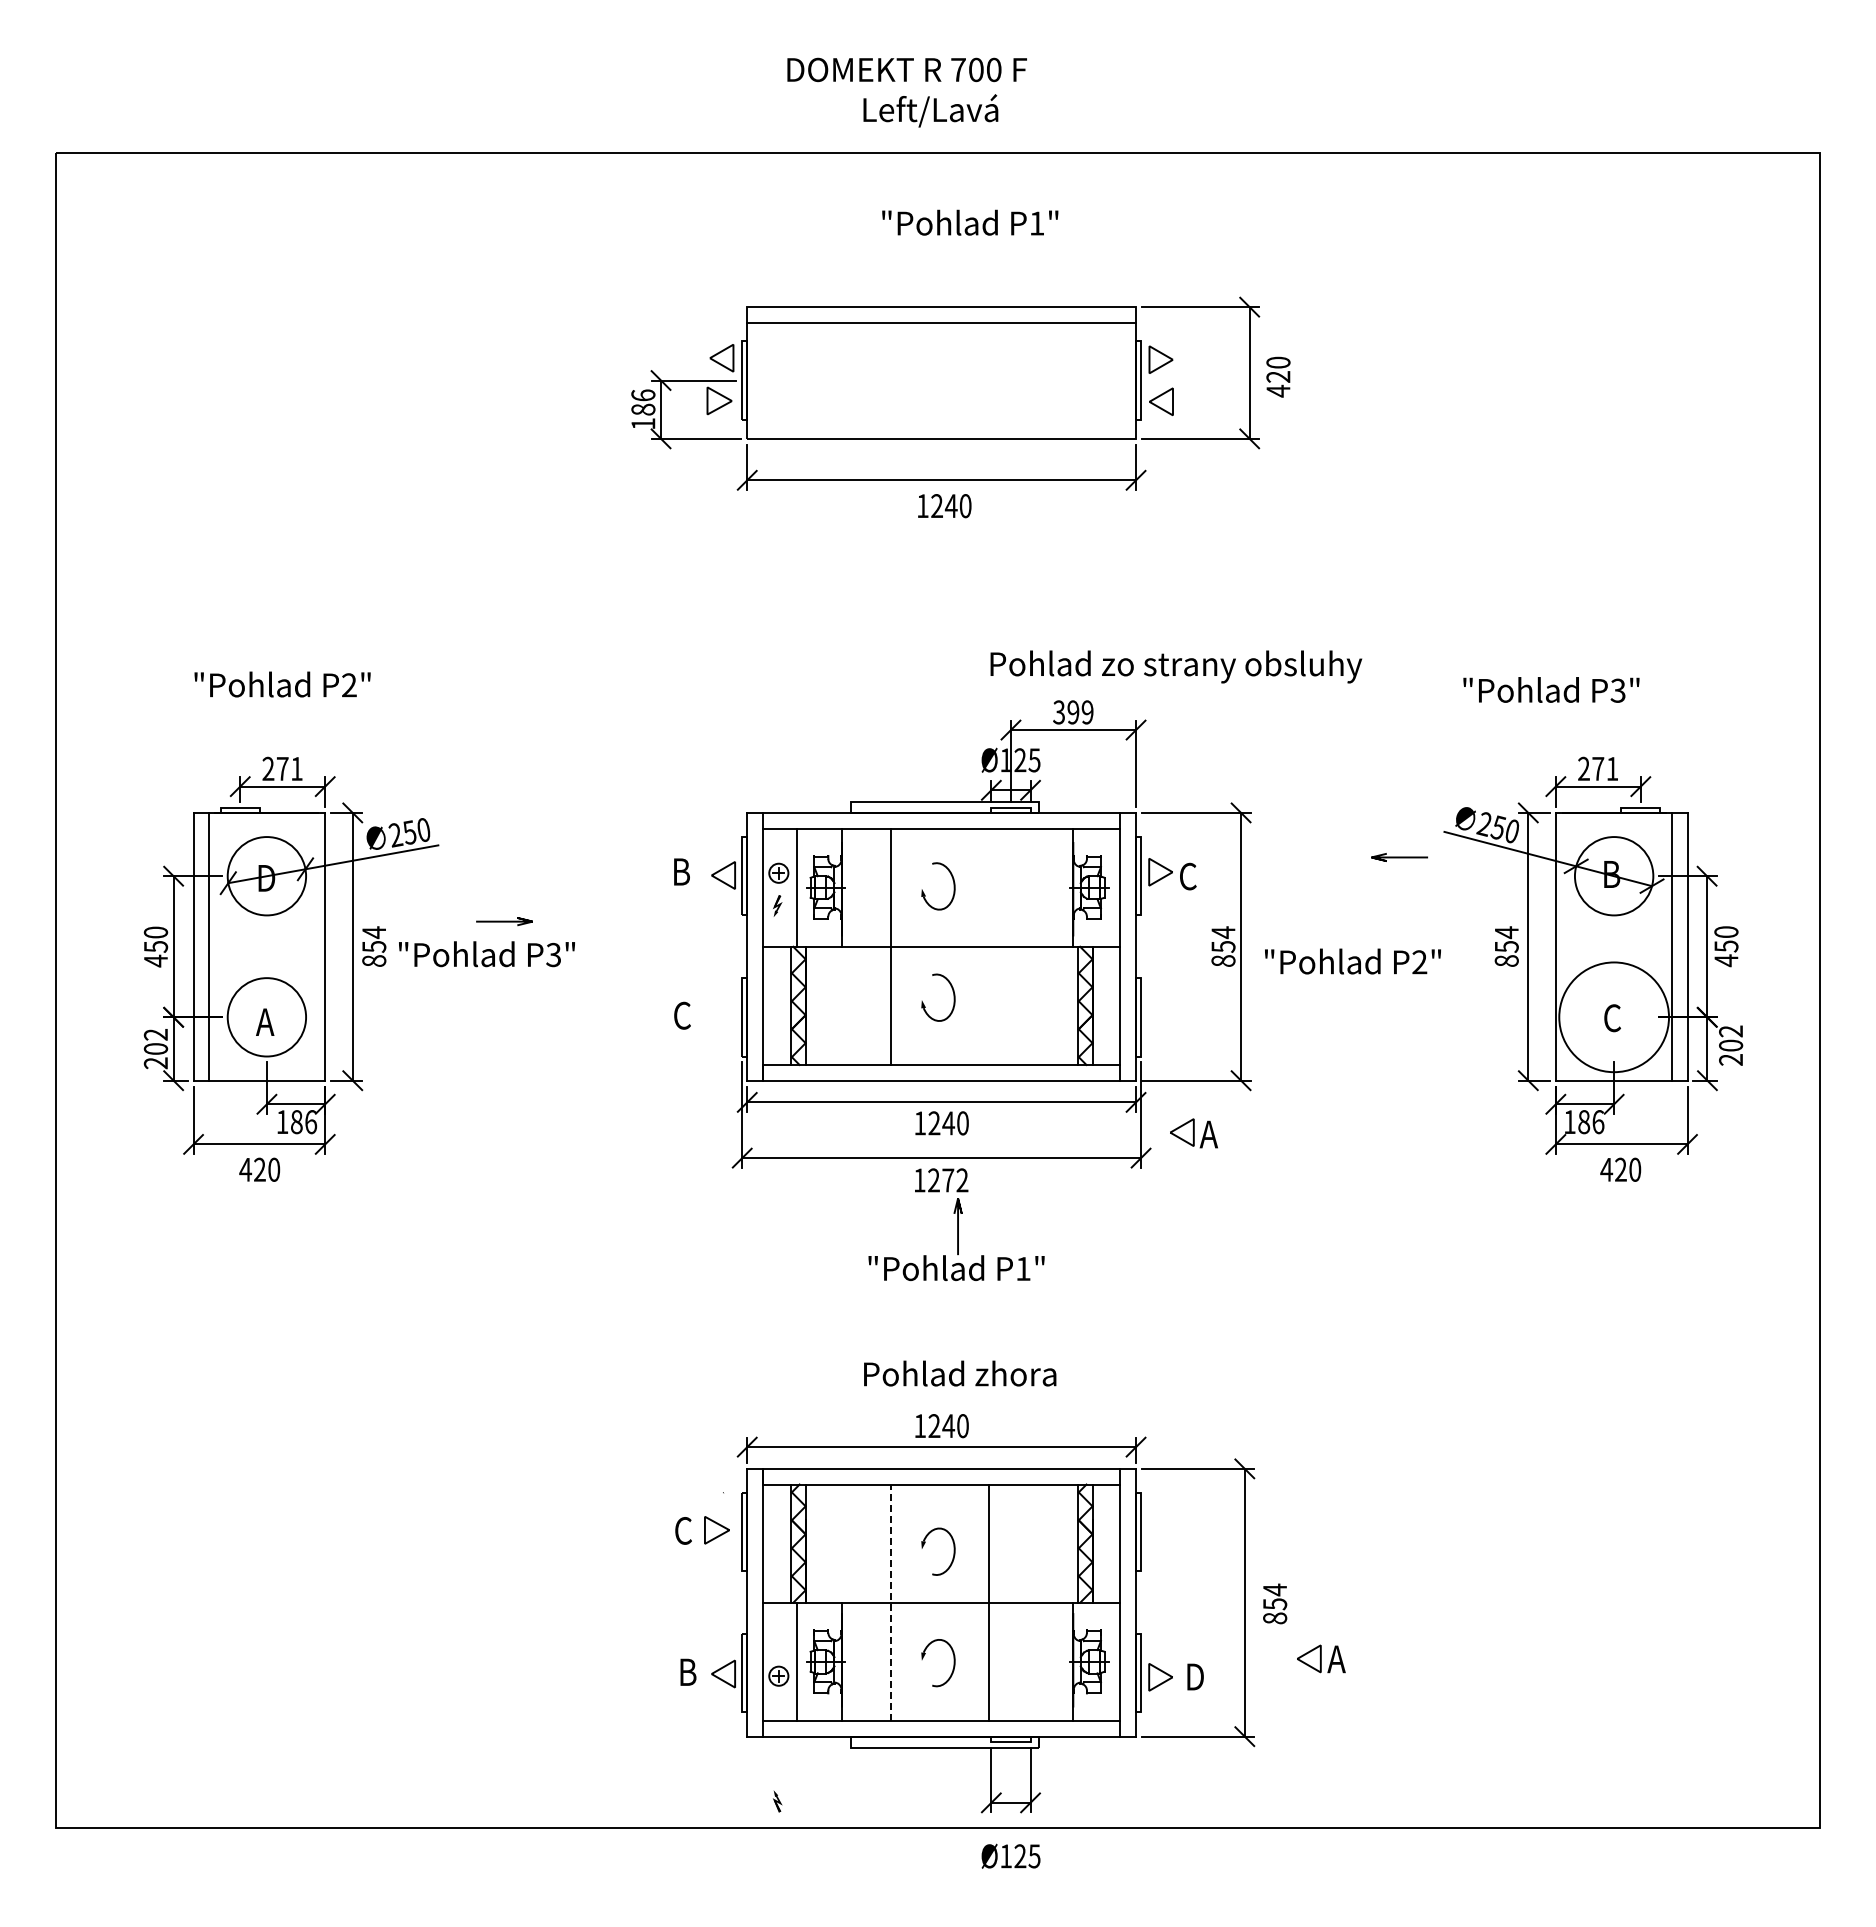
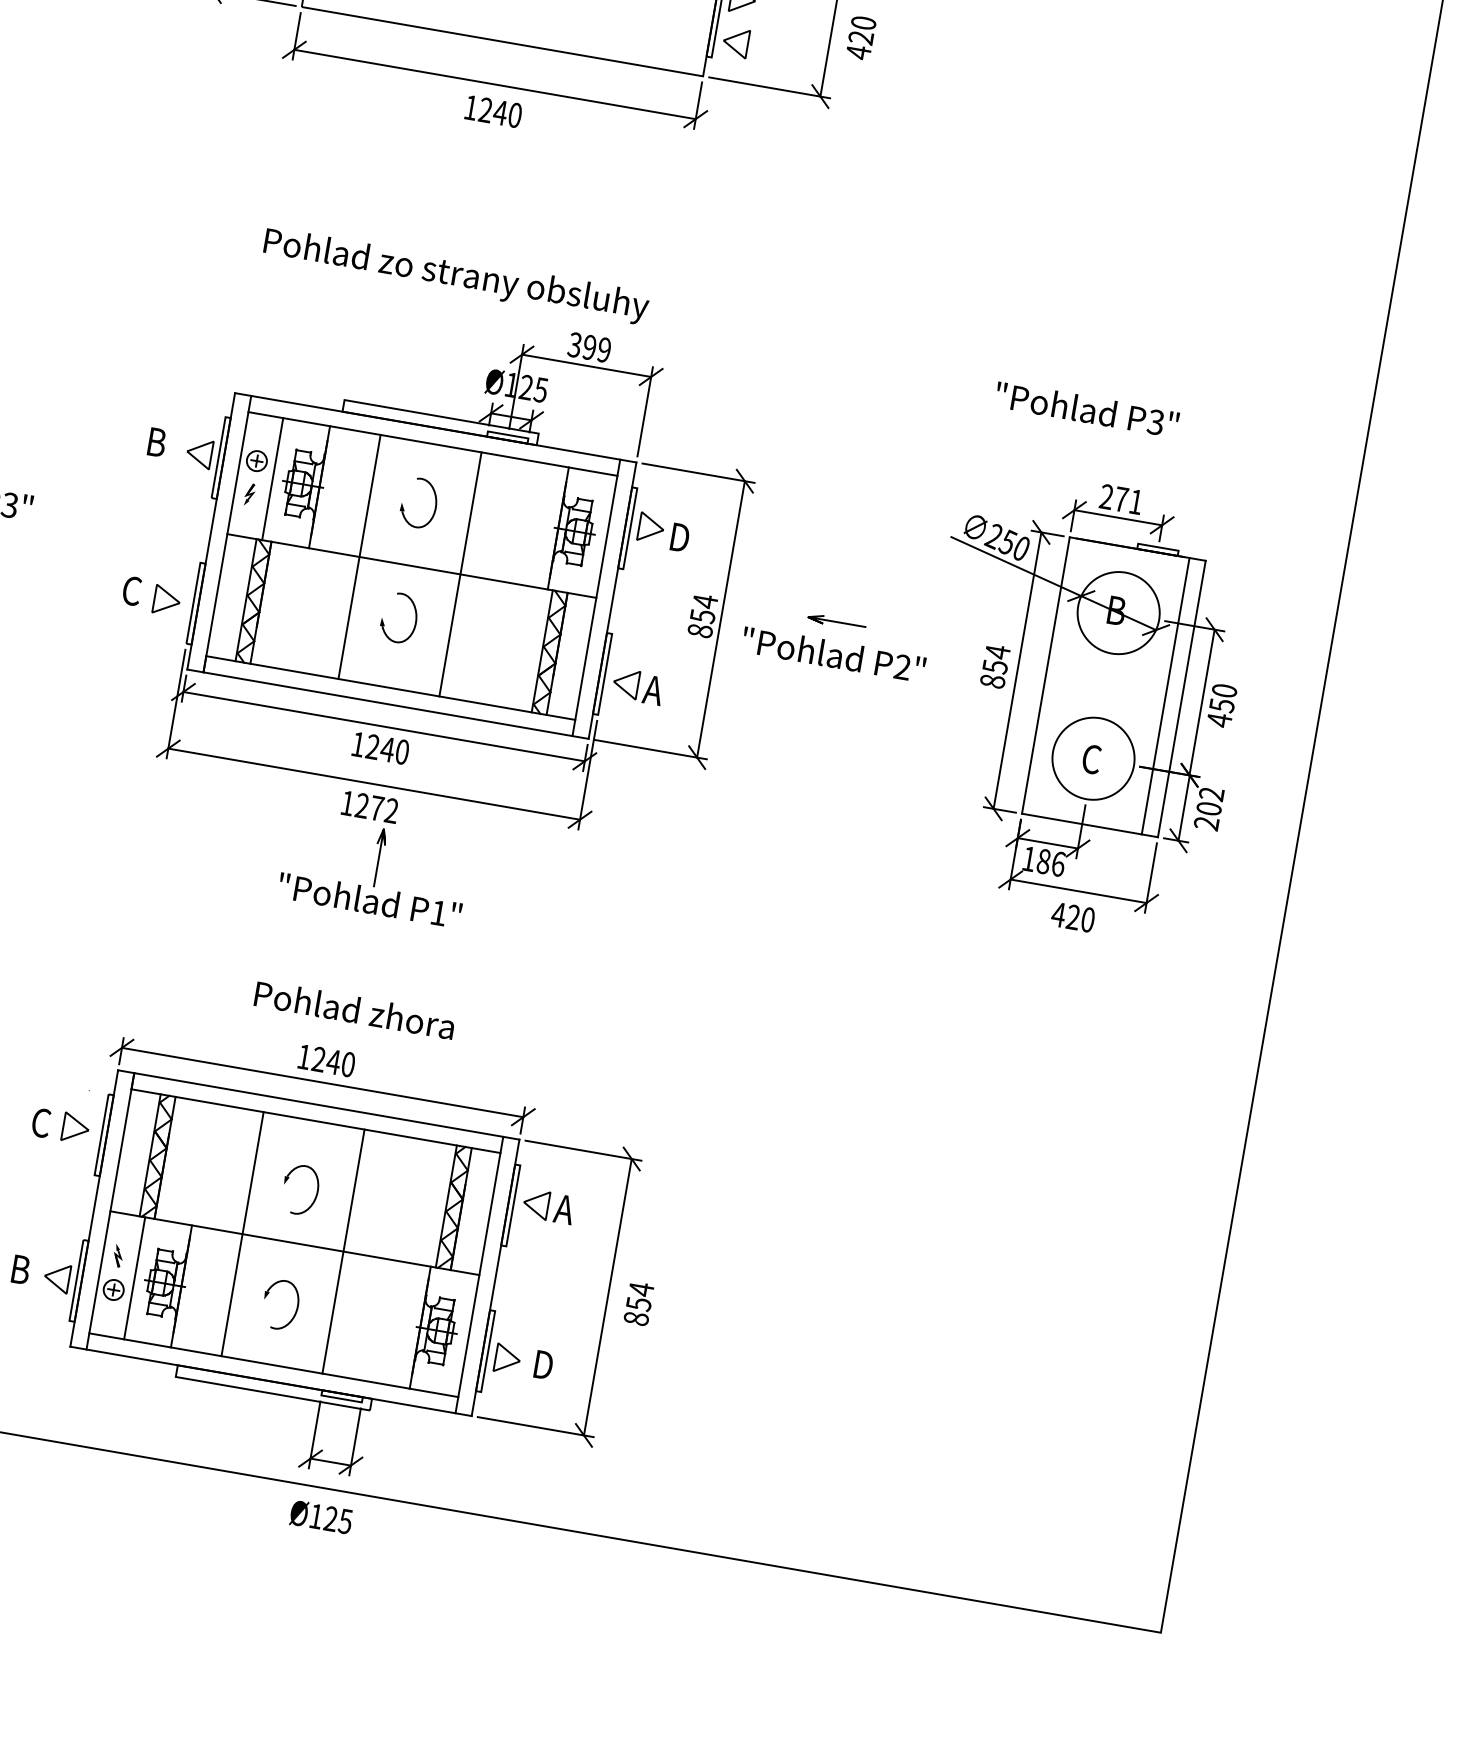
text: (1176, 666) -> (456, 275), moved
line: (1399, 857) -> (836, 622), moved
text: (1188, 876) -> (679, 537), C -> D
line: (988, 946) -> (460, 574), added
circle: (1613, 1017) -> (1092, 758), size x0.71
part: (716, 1019) -> (166, 600), added
part: (1193, 1133) -> (637, 686), moved
line: (890, 1602) -> (242, 1233), dashed -> solid
part: (1321, 1658) -> (548, 1205), moved
part: (777, 1801) -> (118, 1255), moved

